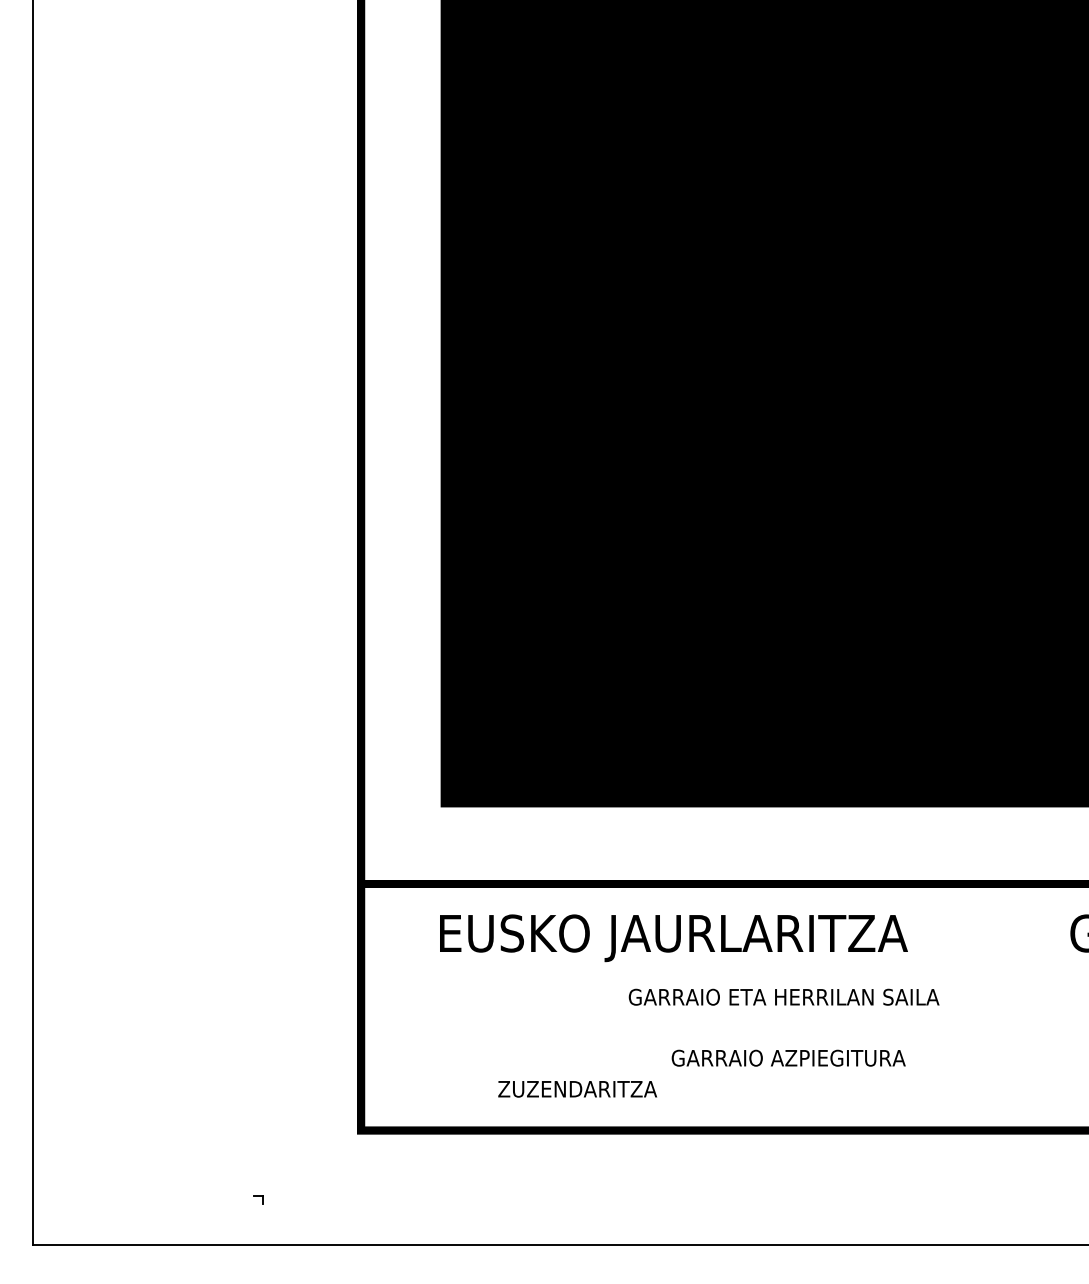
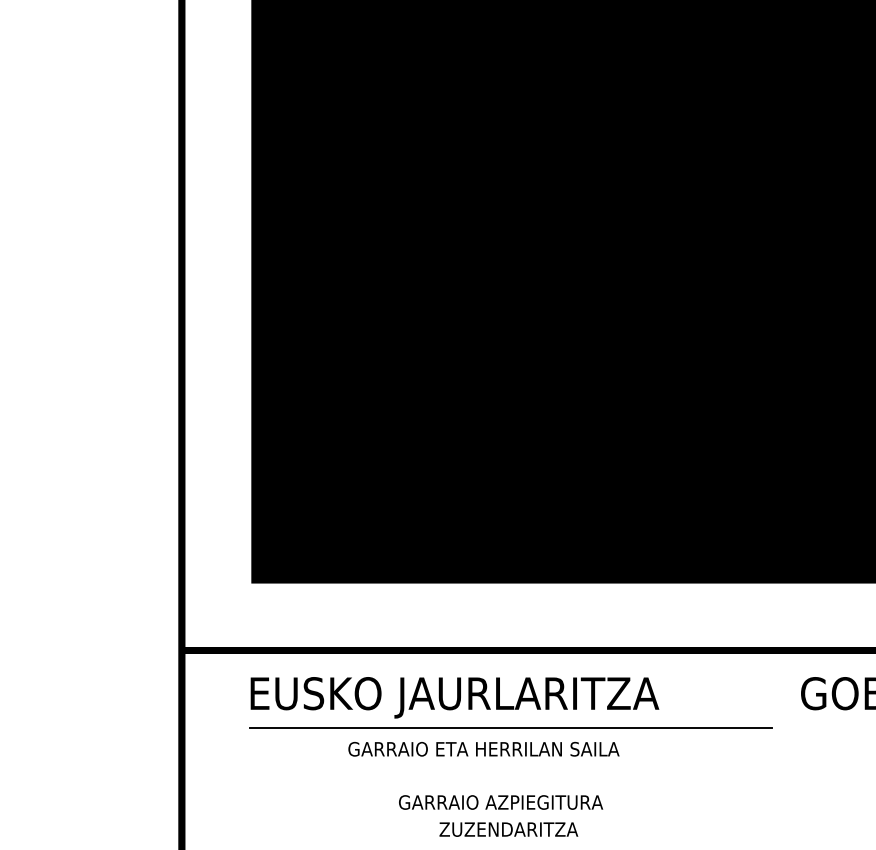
line: (737, 972) -> (510, 727), added
text: (783, 996) -> (483, 748), moved
text: (788, 1057) -> (500, 801), moved
text: (577, 1089) -> (508, 829), moved

